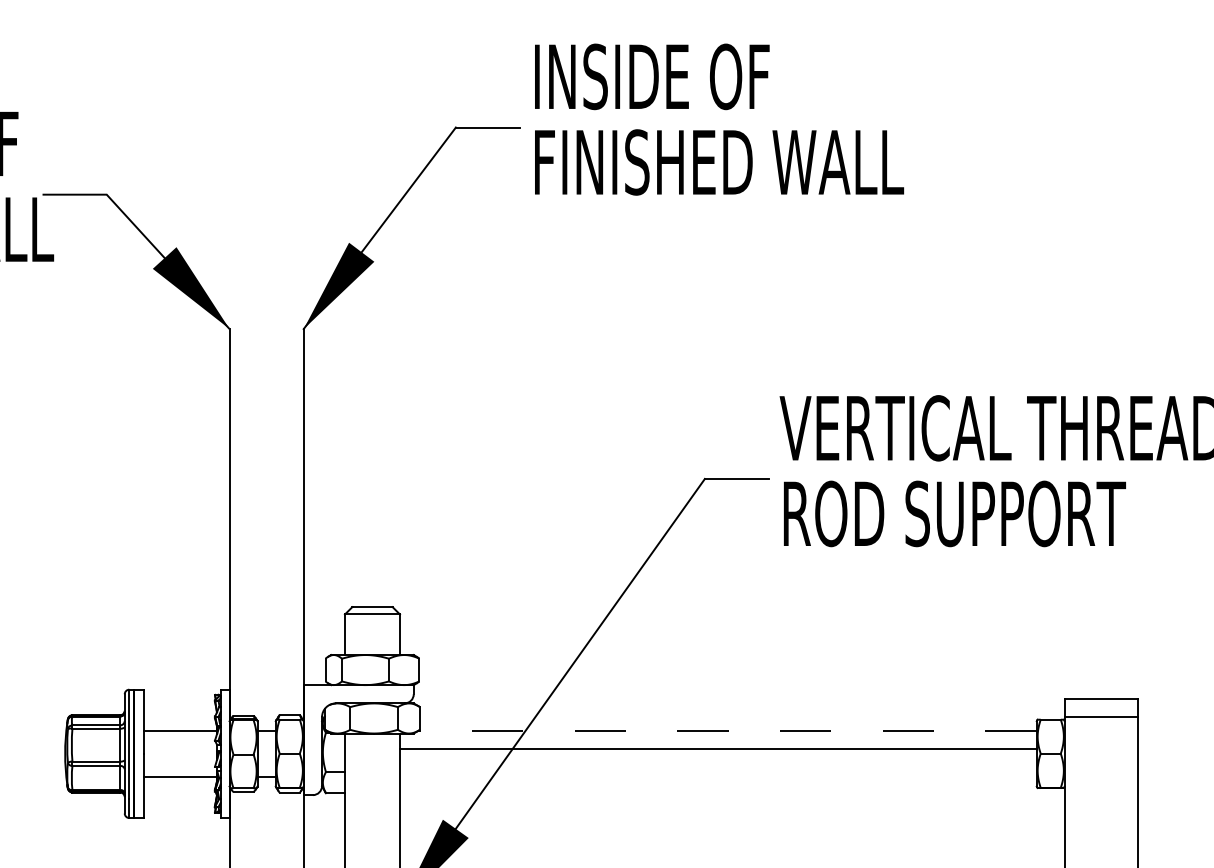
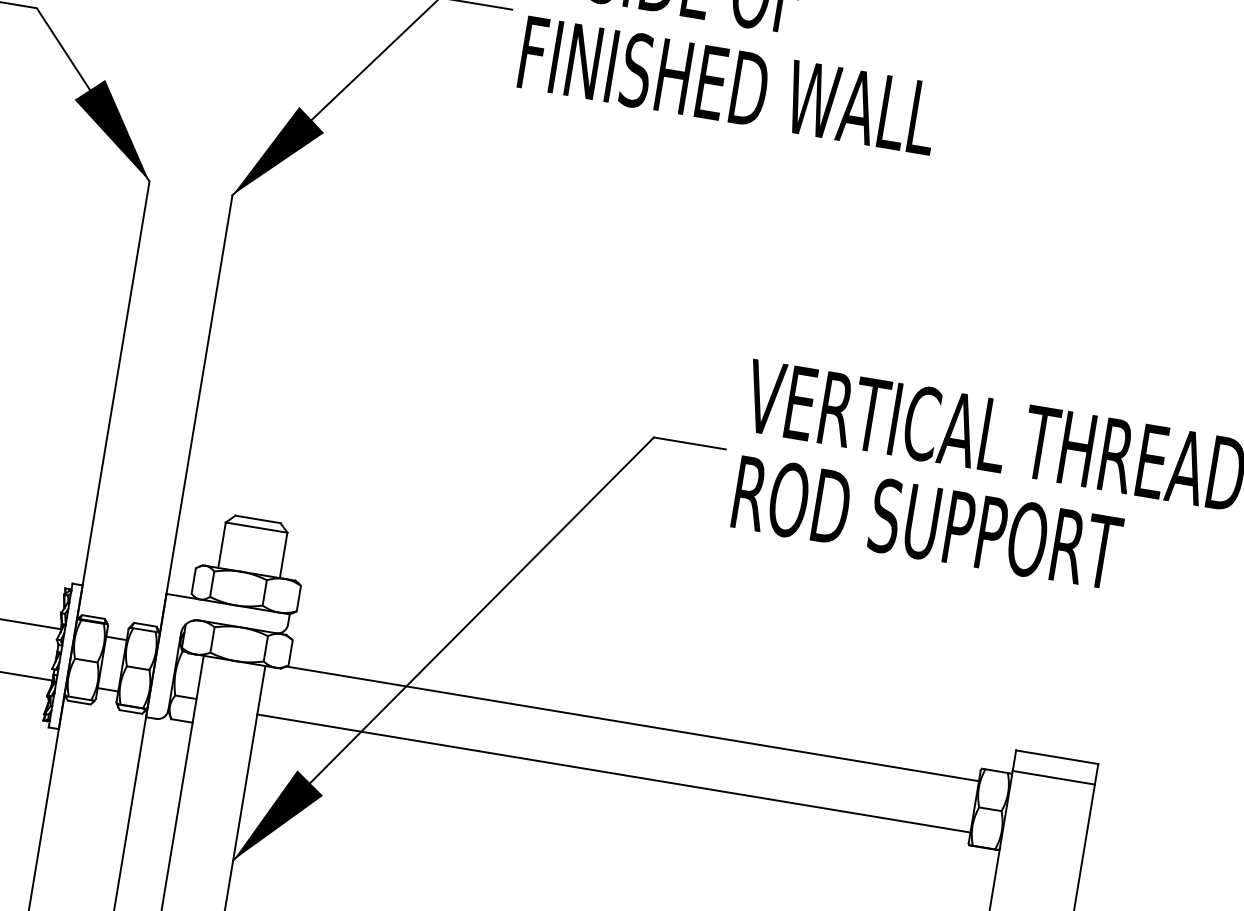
line: (727, 730) -> (632, 723), dashed -> solid
line: (718, 748) -> (614, 773), moved

